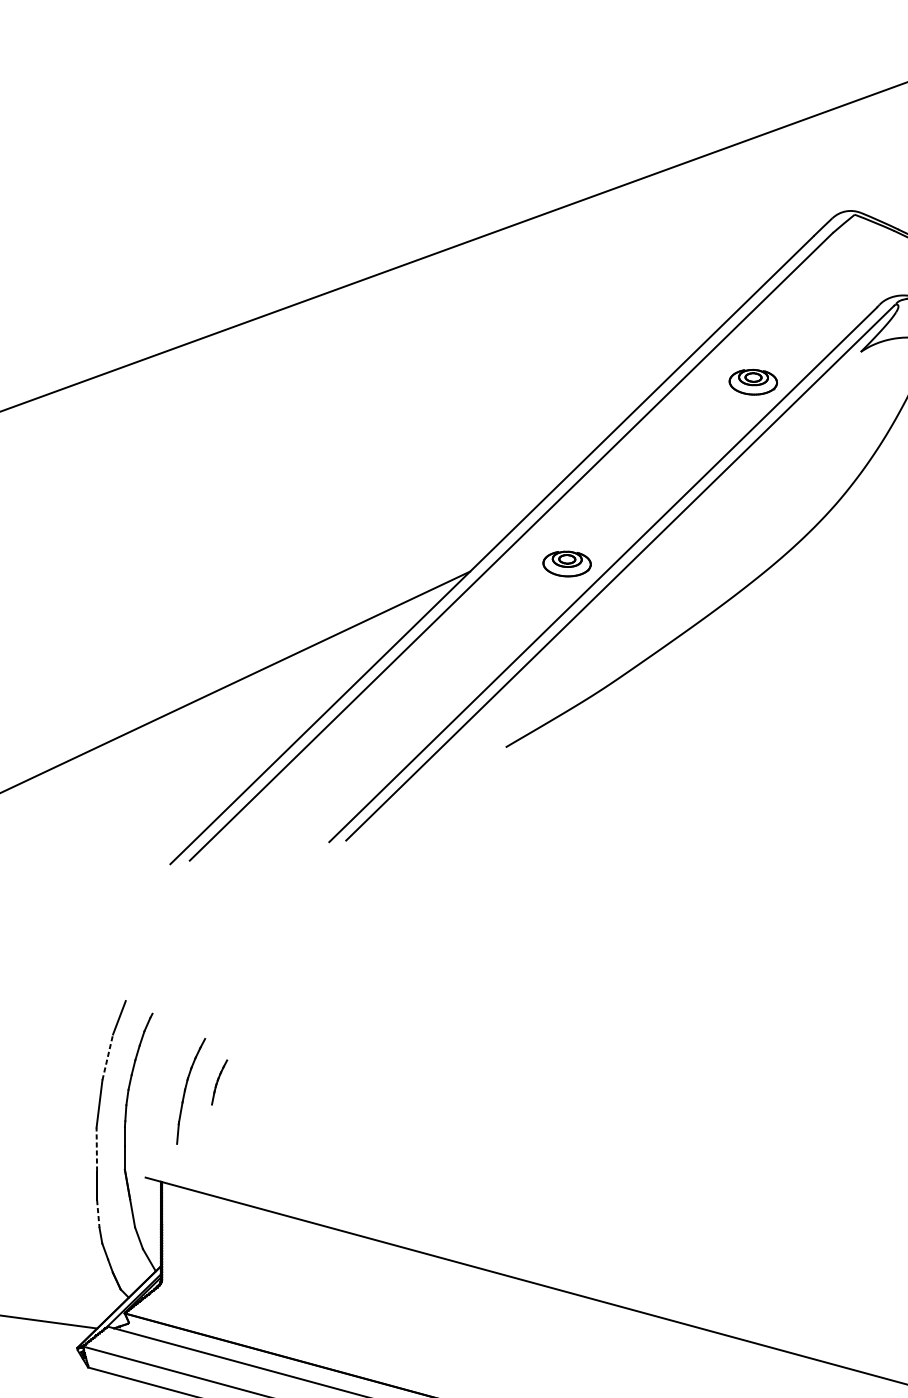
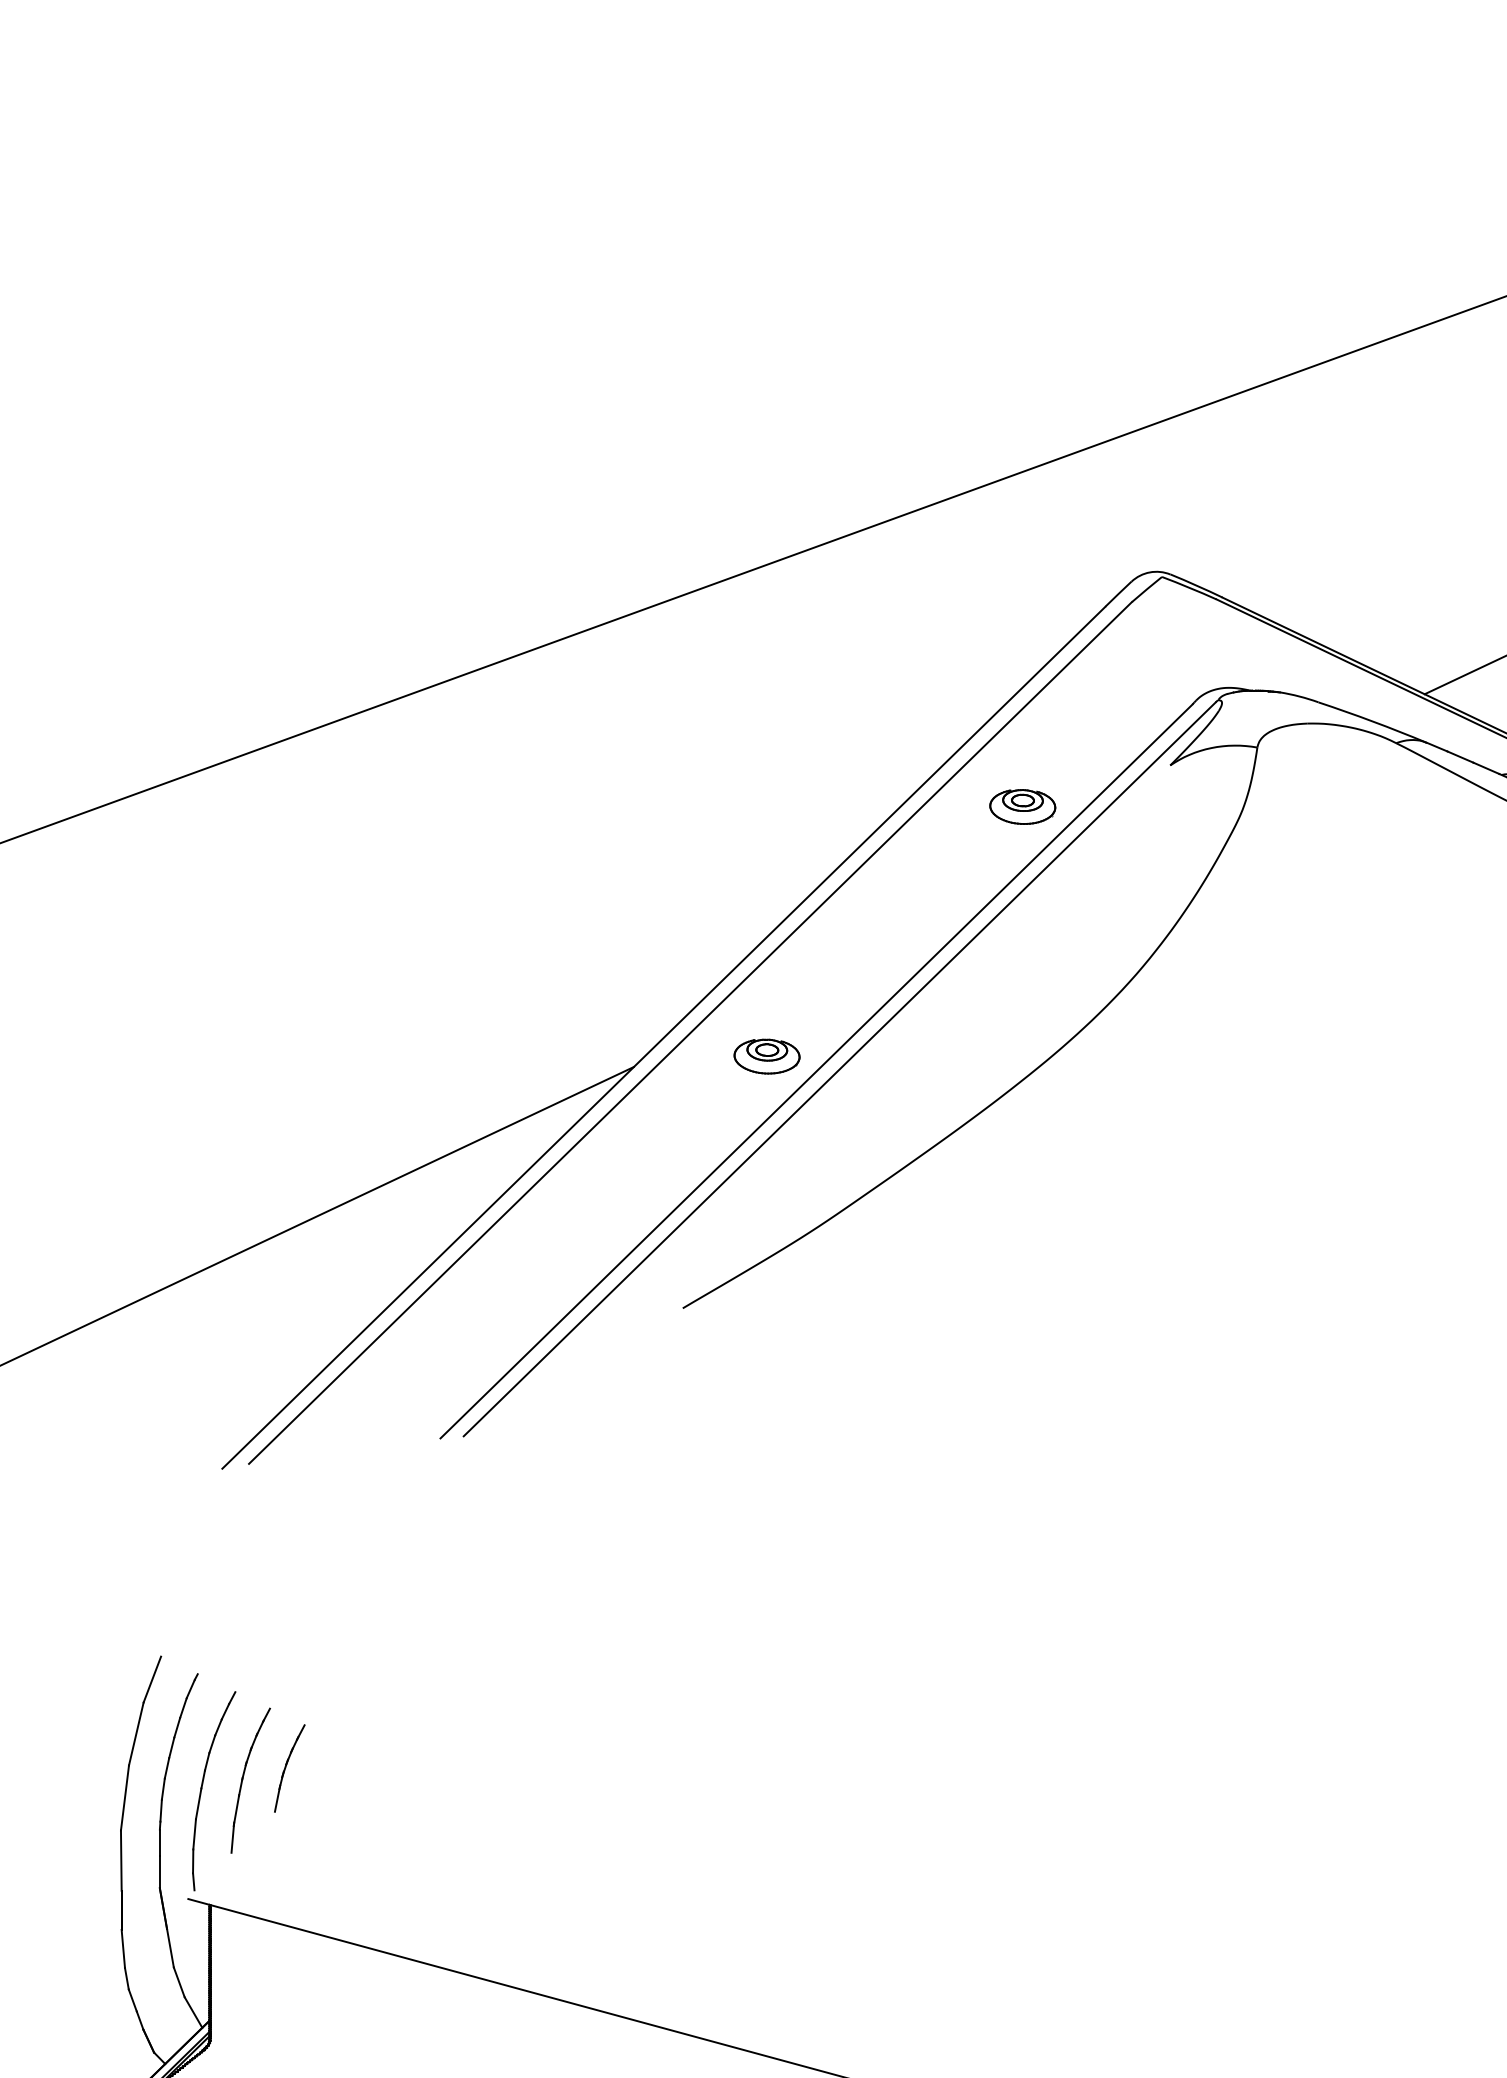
line: (107, 1057) -> (136, 1733), dashed -> solid
part: (219, 1082) -> (289, 1768), size x1.43
part: (155, 1097) -> (202, 1789), added
line: (96, 1149) -> (121, 1860), dashed -> solid
line: (98, 1214) -> (123, 1949), dashed -> solid

